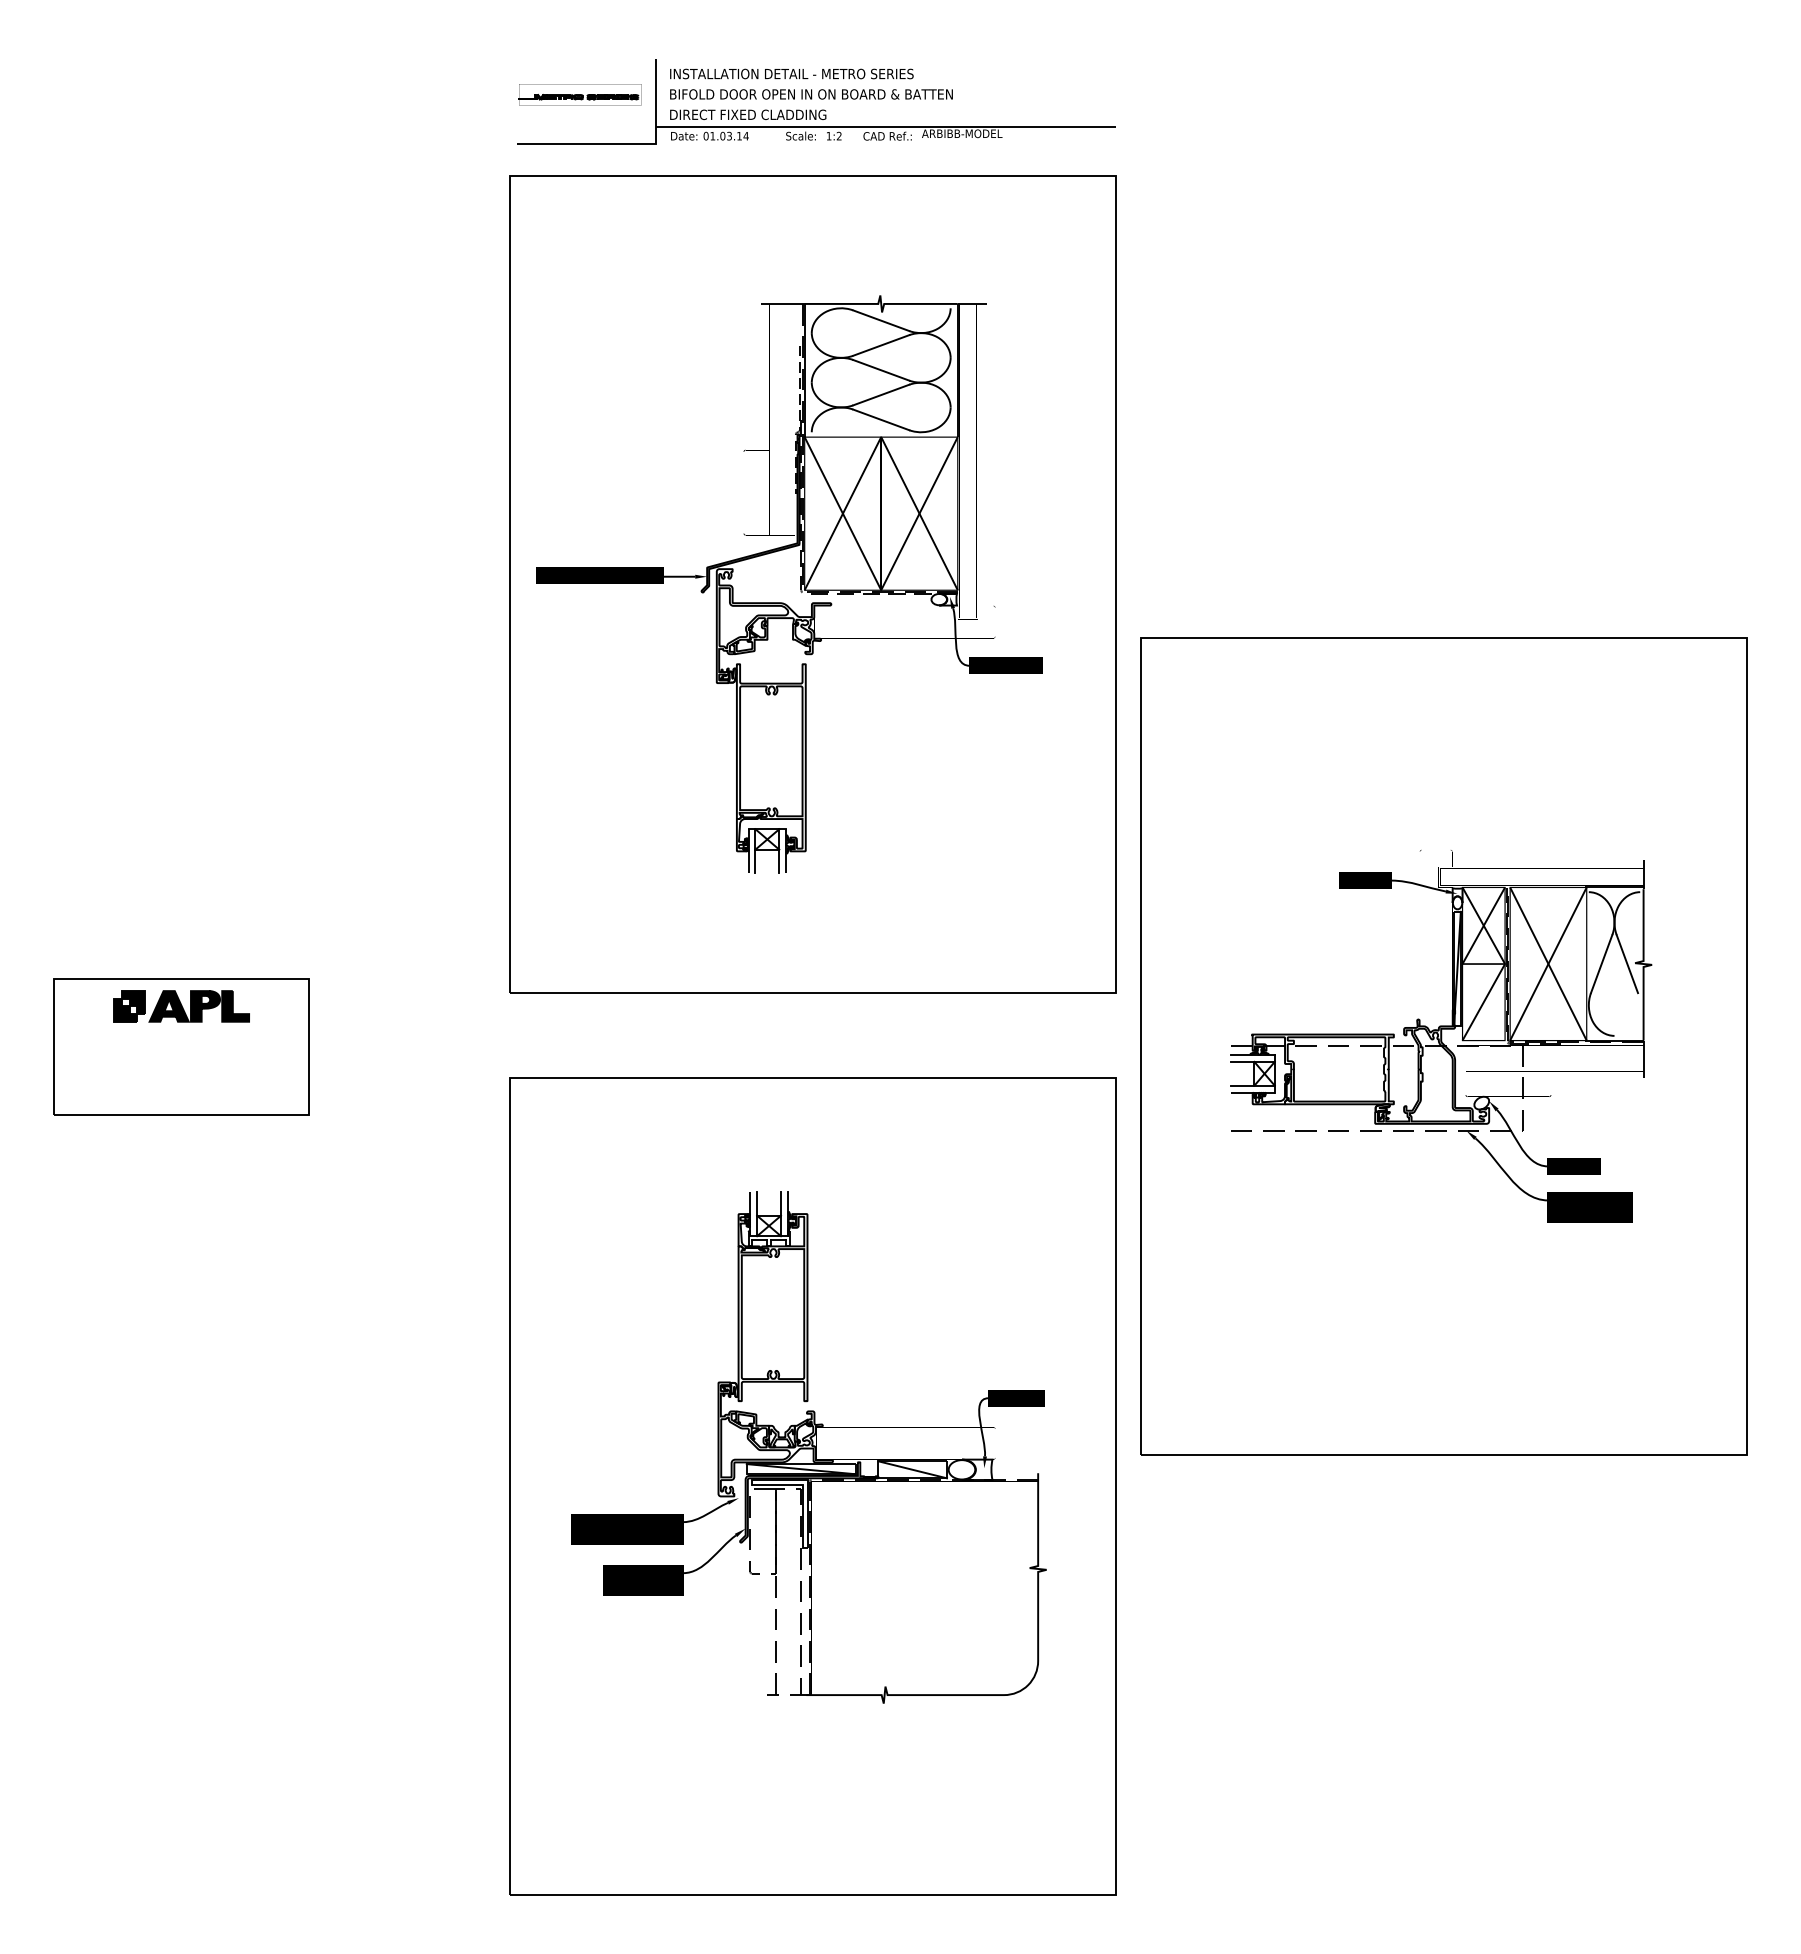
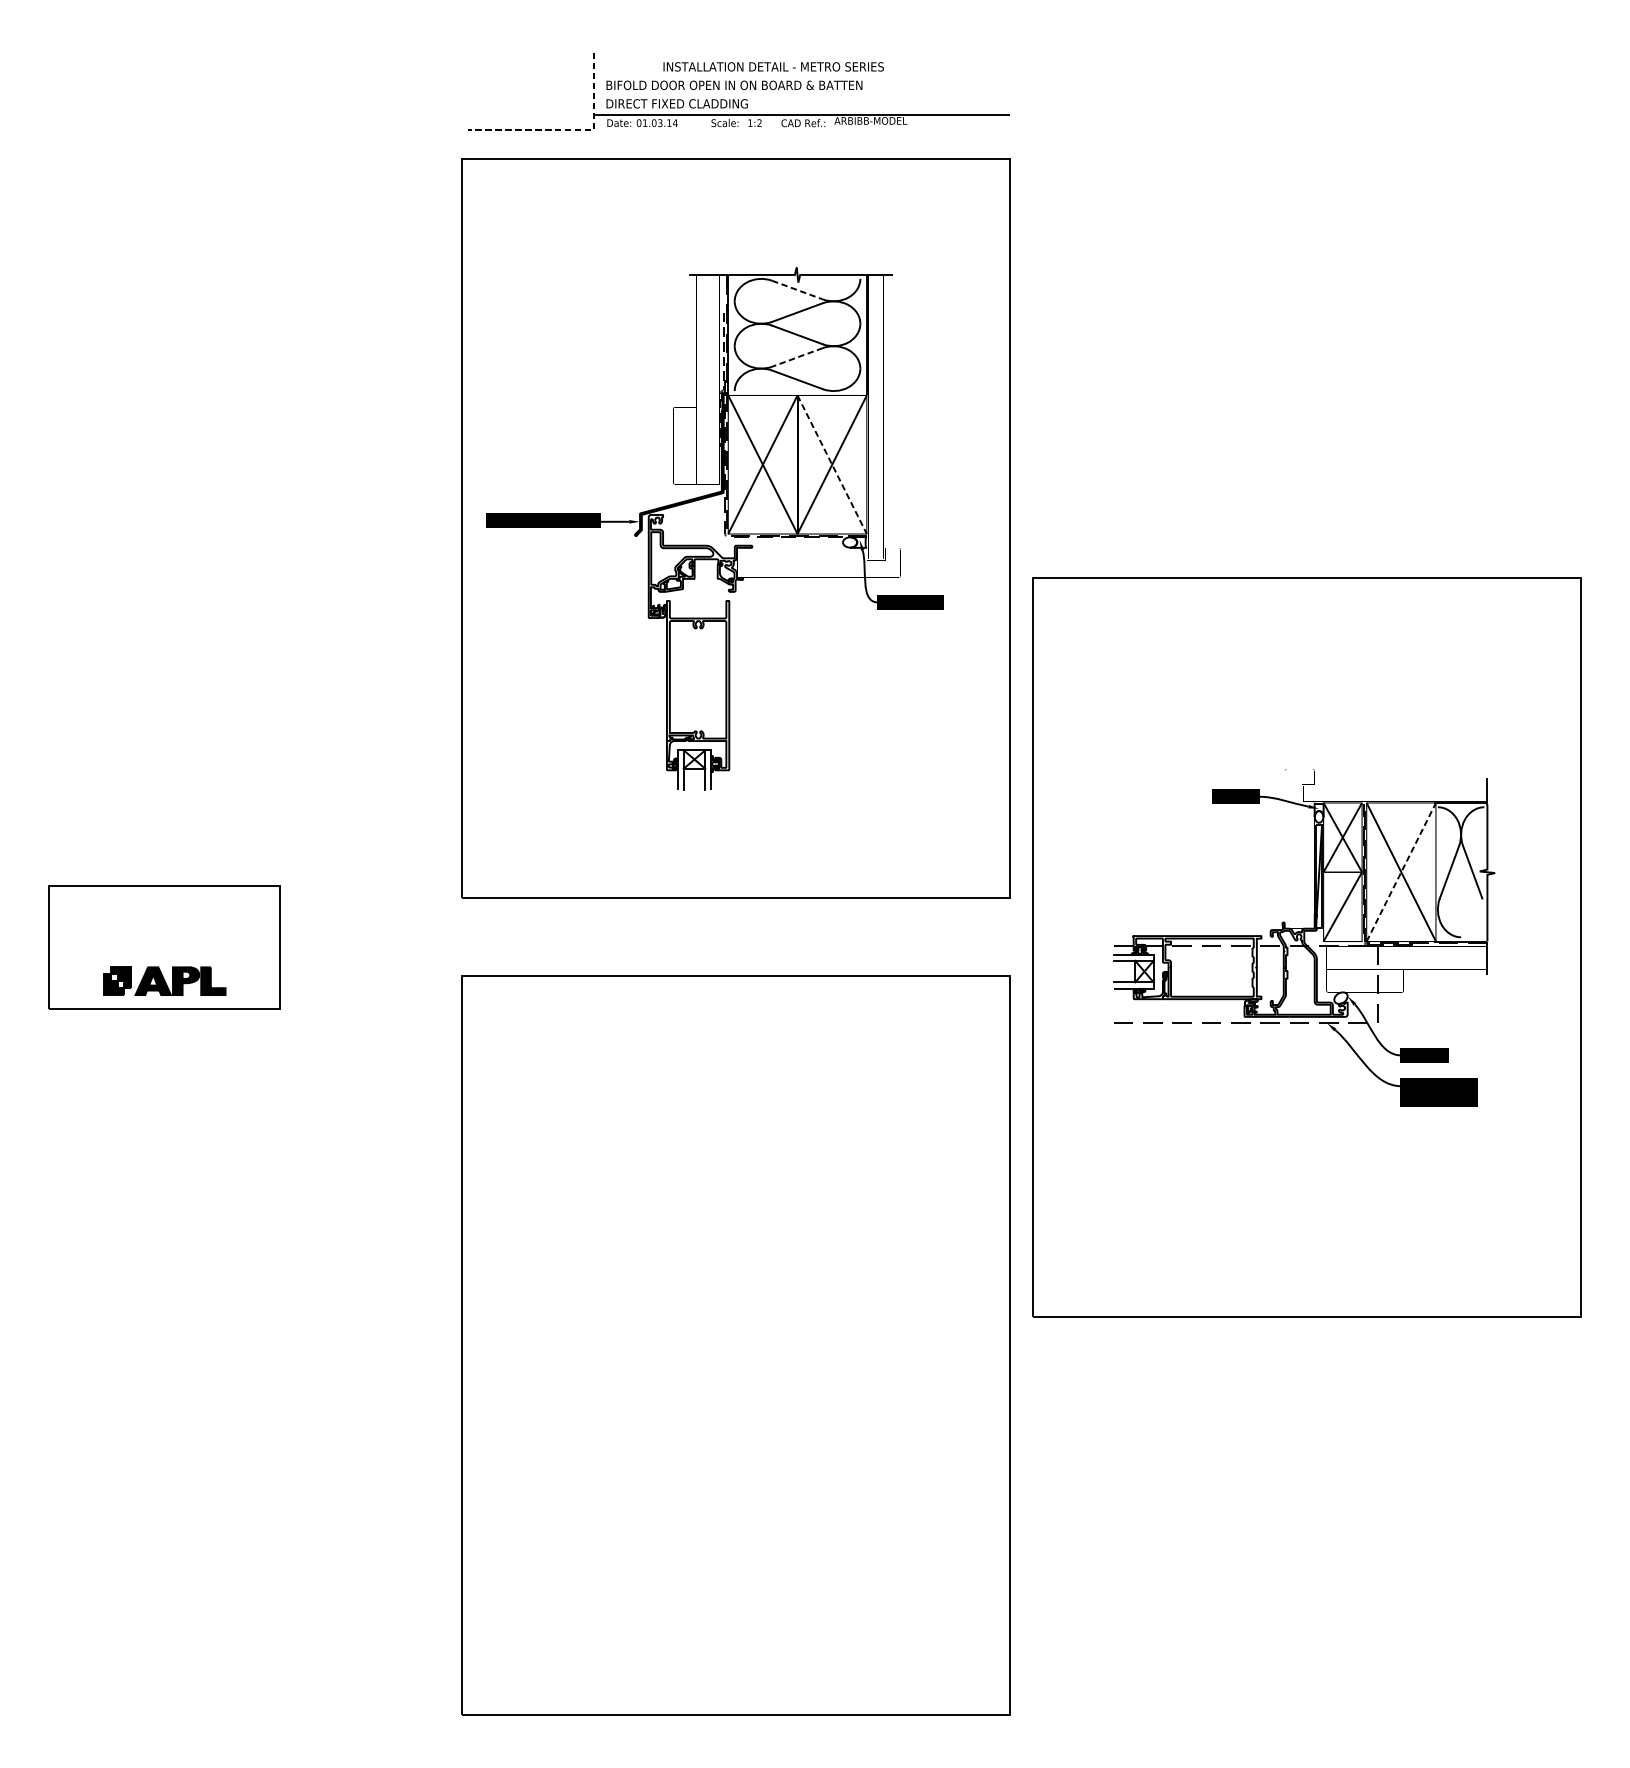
text: (791, 73) -> (773, 66), moved
part: (579, 94) -> (524, 85), removed
line: (629, 143) -> (569, 129), solid -> dashed
line: (881, 320) -> (797, 289), solid -> dashed
line: (881, 395) -> (797, 357), solid -> dashed
line: (919, 513) -> (832, 464), solid -> dashed
line: (1548, 964) -> (1401, 872), solid -> dashed
part: (181, 1006) -> (164, 981), moved
part: (808, 1447) -> (731, 1309), removed

